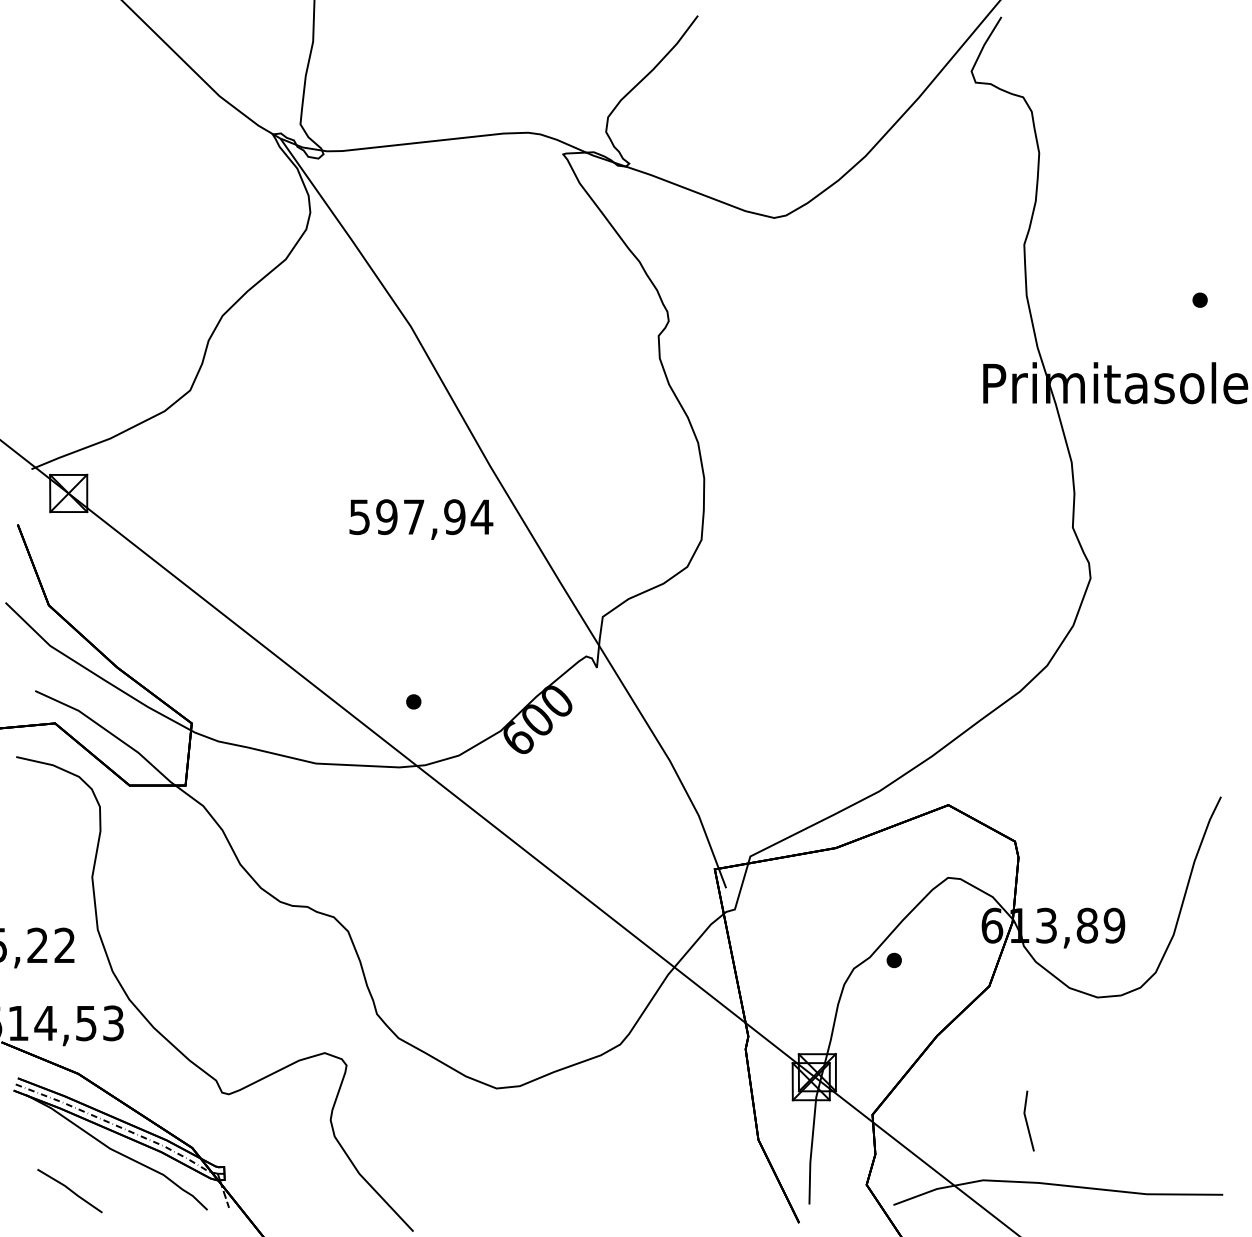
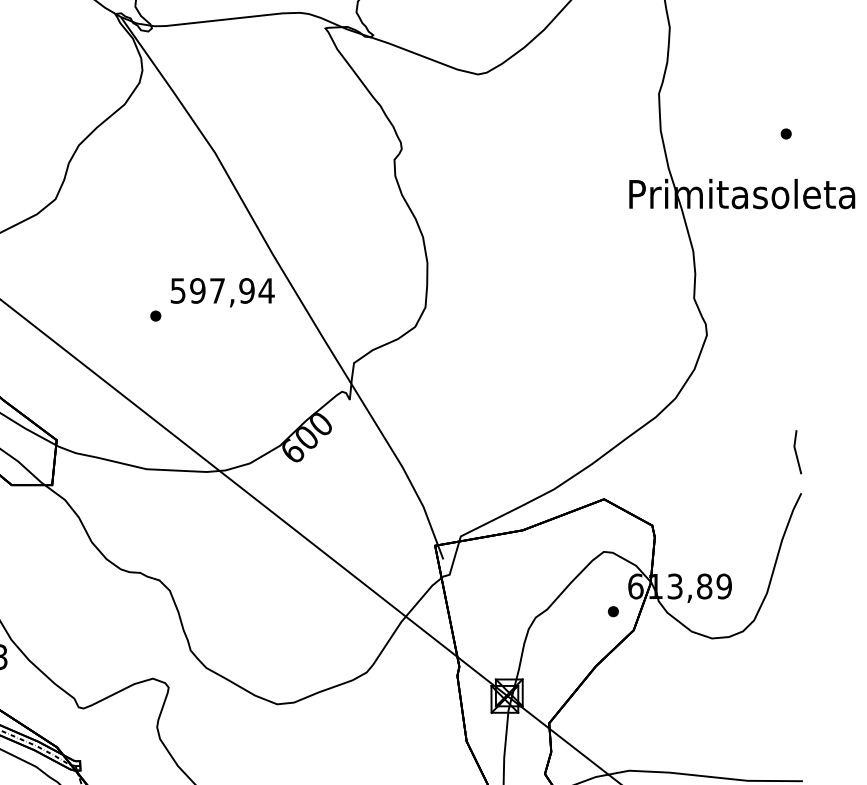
part: (413, 701) -> (155, 315), moved
part: (893, 959) -> (612, 610), moved
line: (1027, 1120) -> (796, 451), moved

